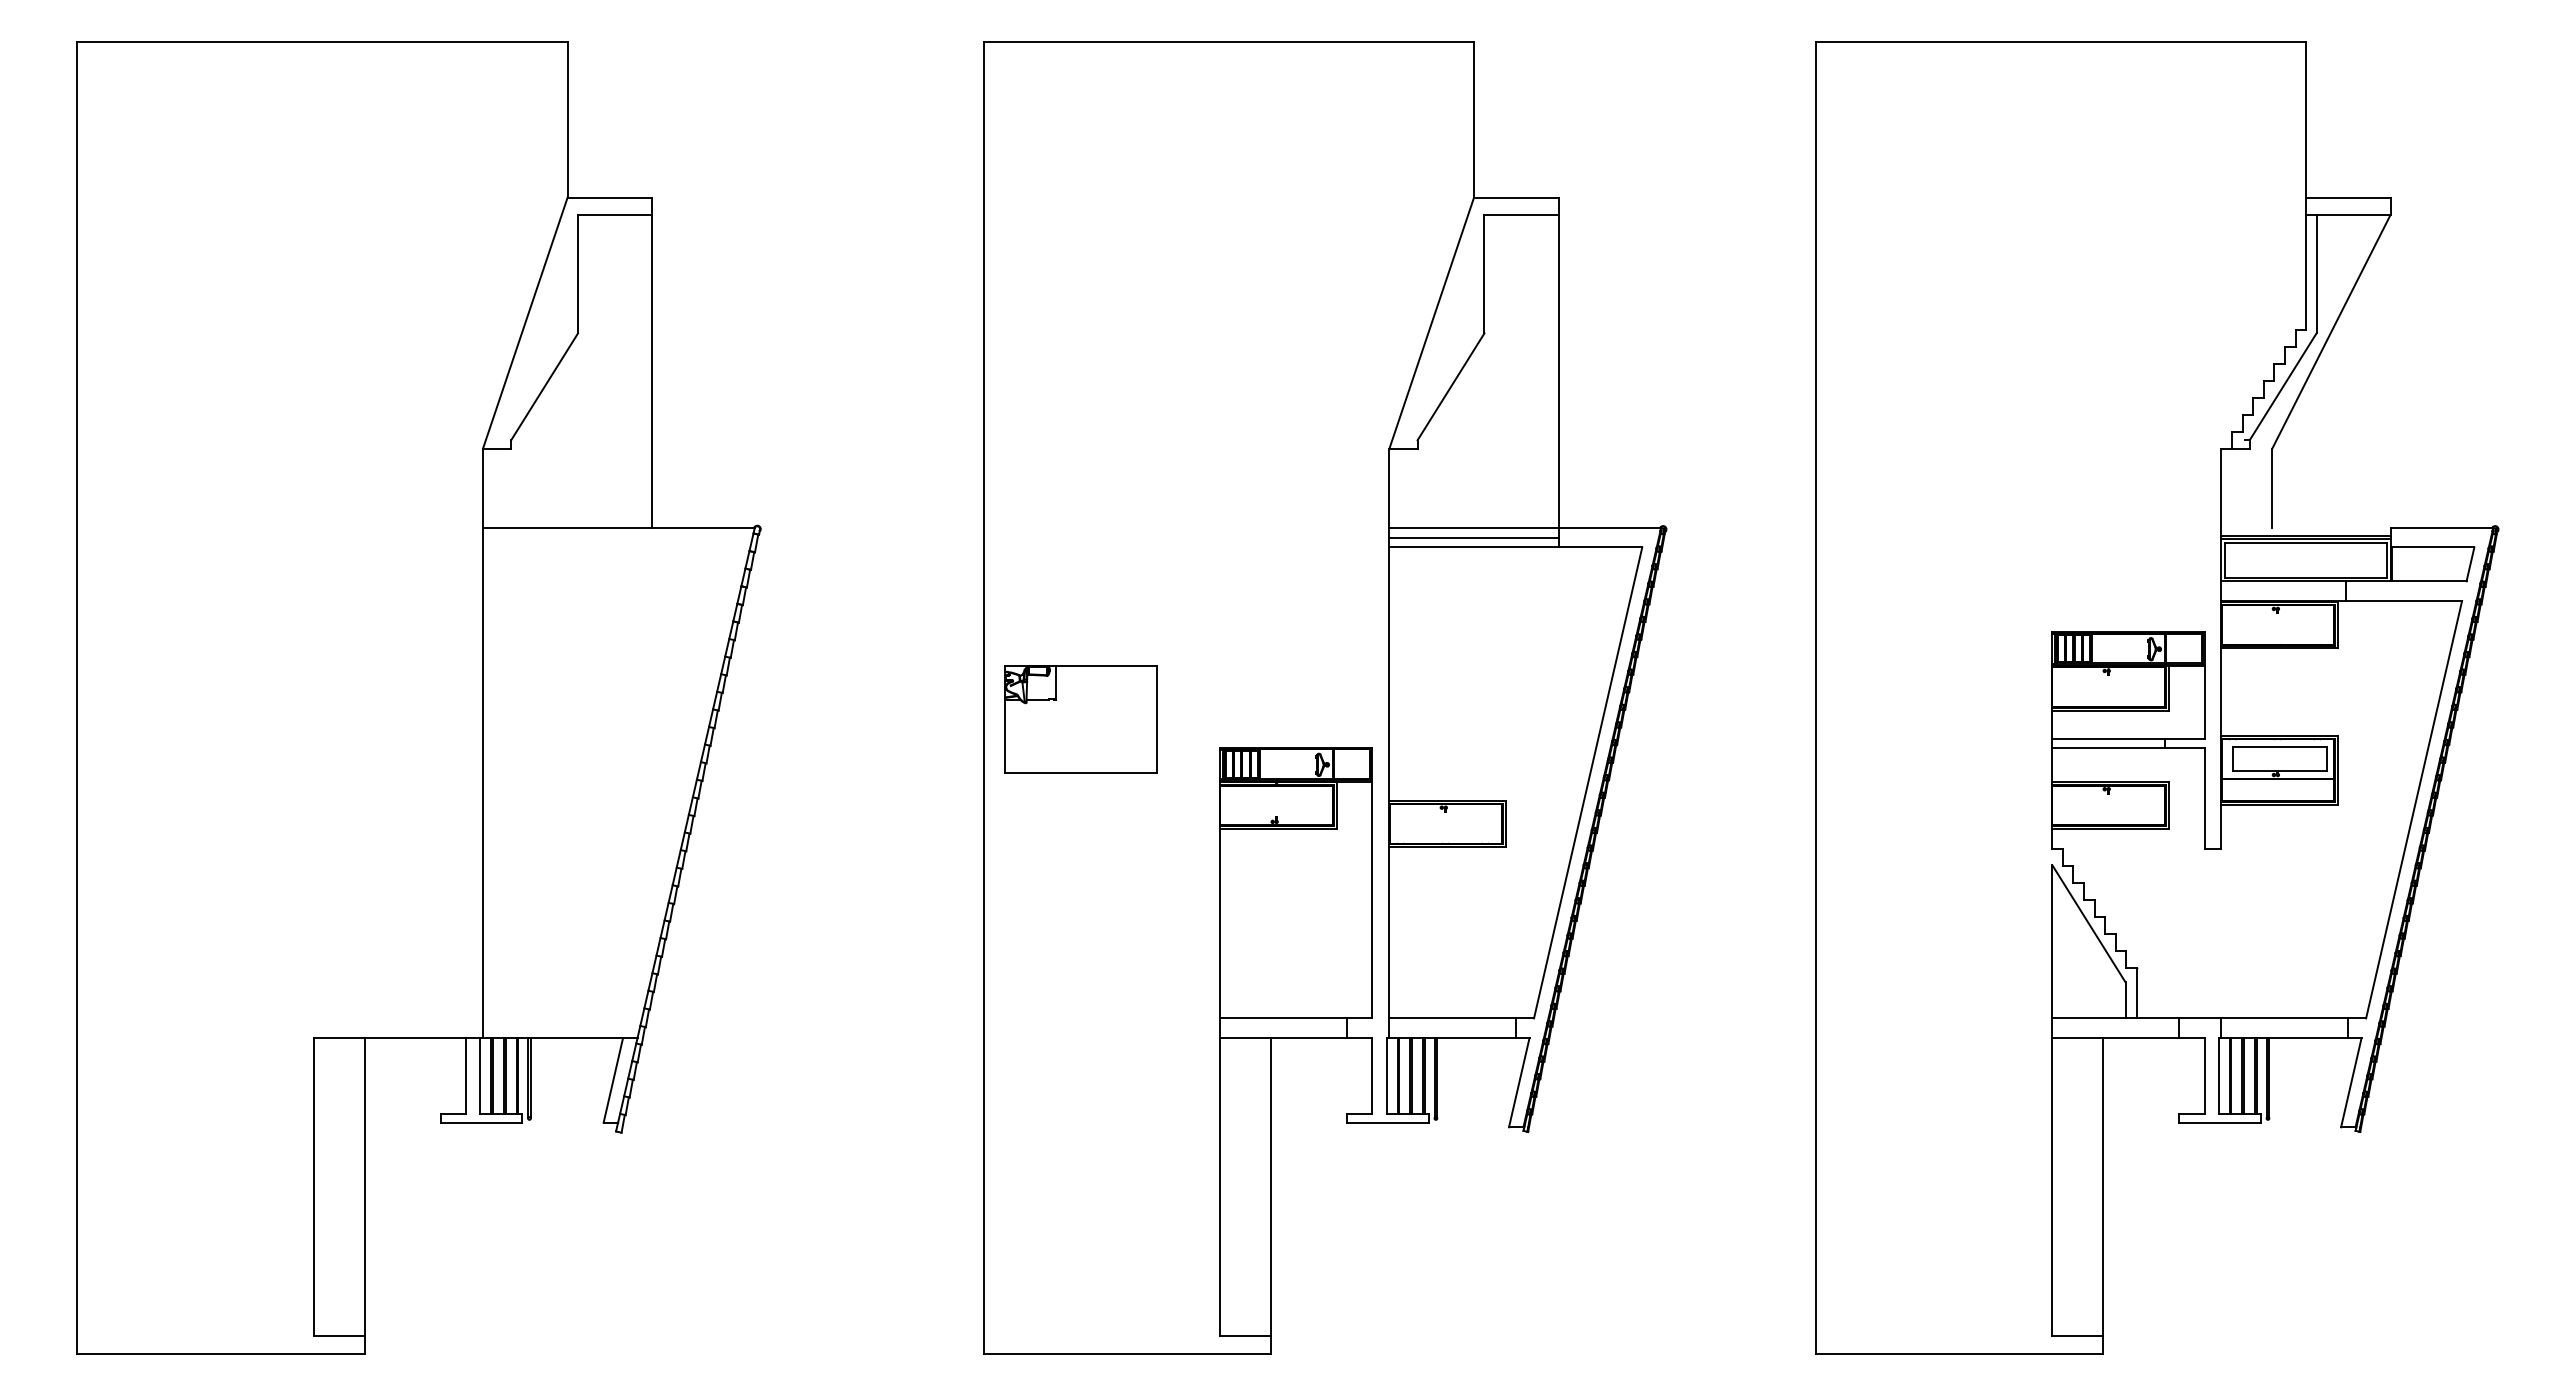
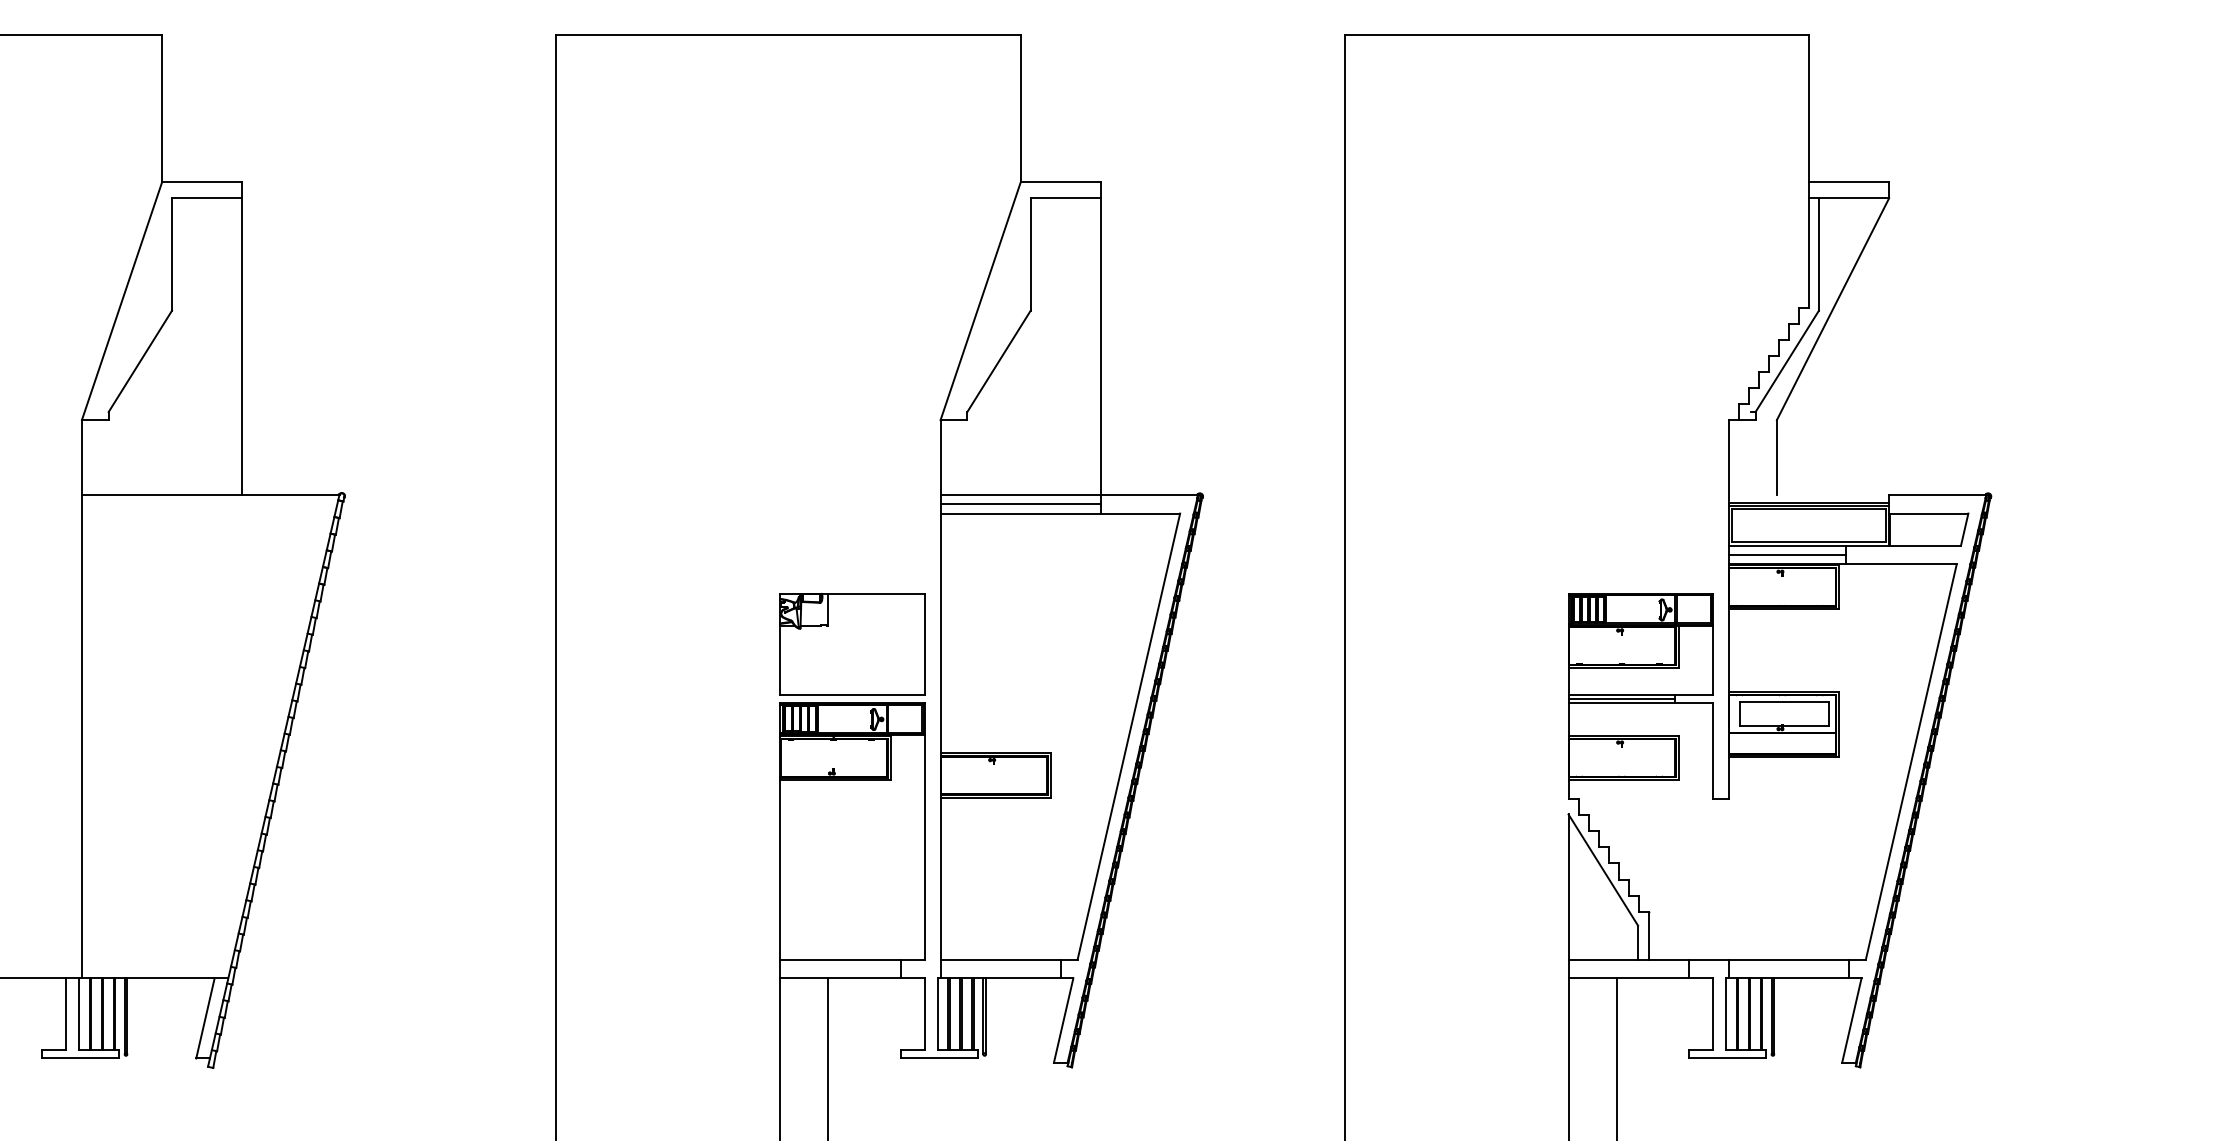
line: (2283, 591) -> (1787, 555), added
part: (1080, 719) -> (851, 644), moved
line: (2108, 743) -> (1621, 699), added

